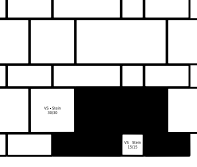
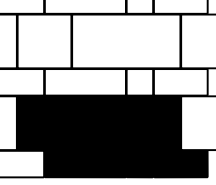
fill: (52, 109) -> (44, 122), added
fill: (132, 144) -> (139, 163), added

